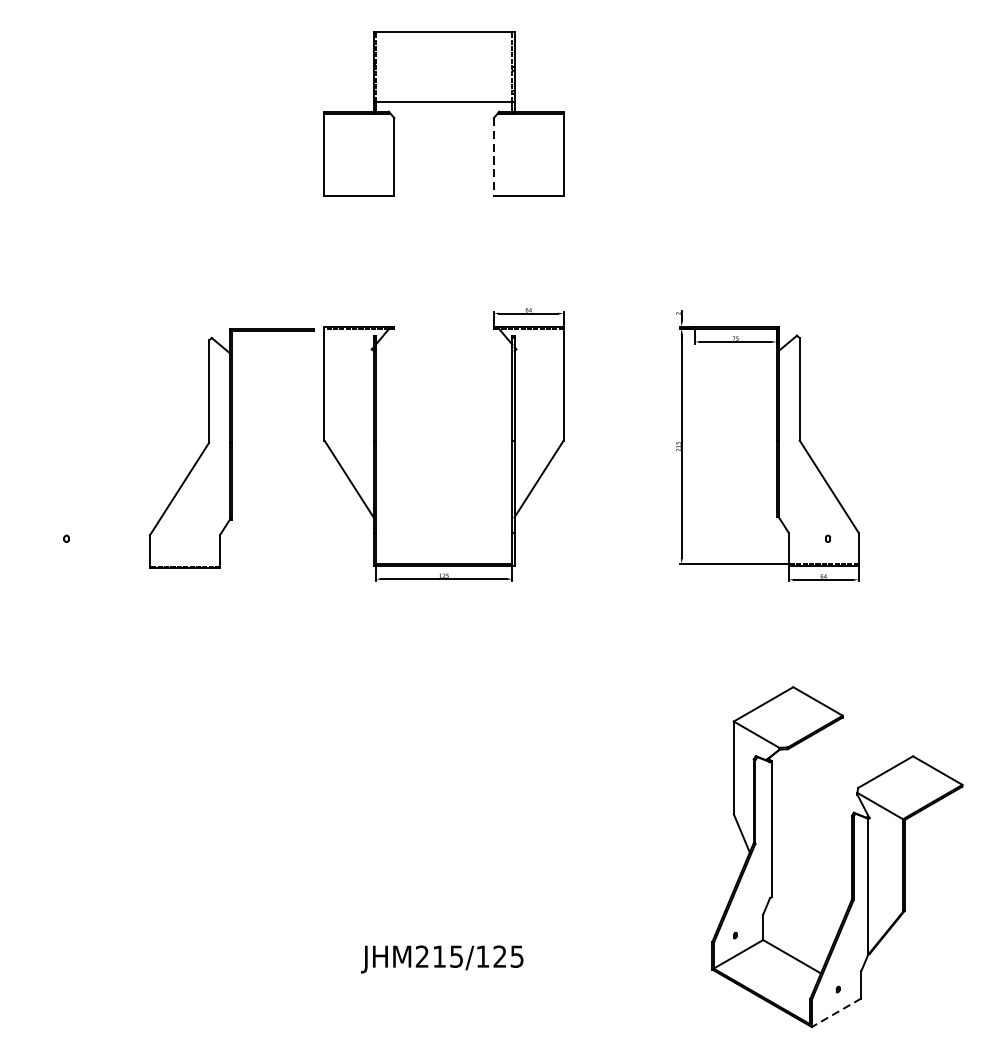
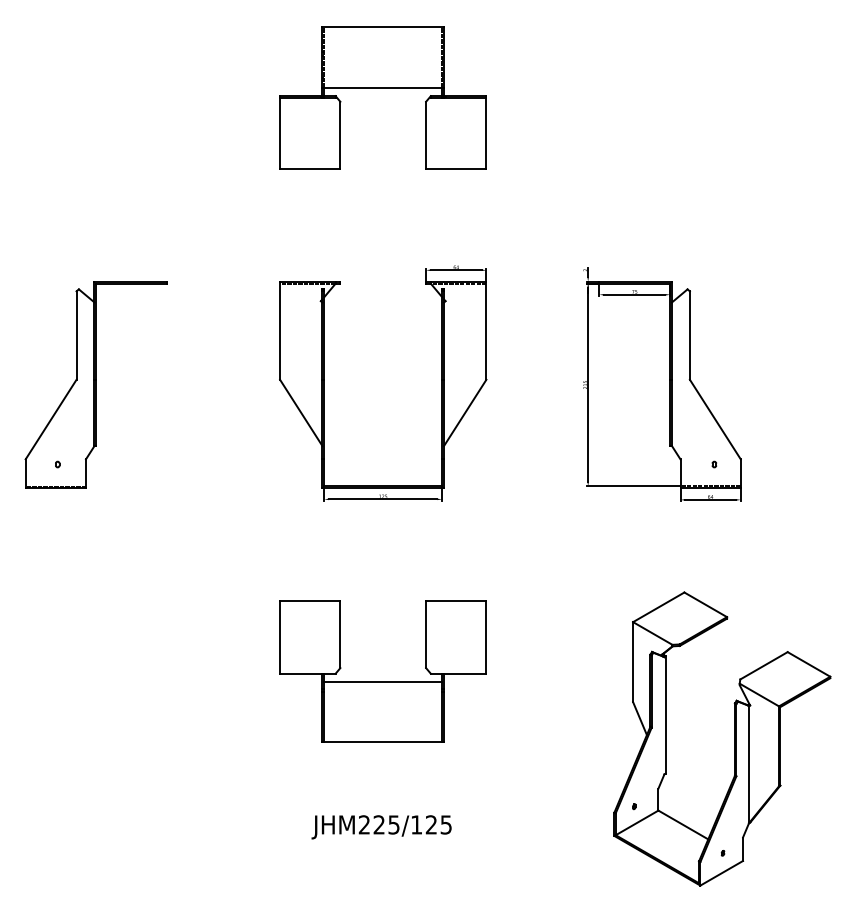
line: (494, 157) -> (426, 135), dashed -> solid
part: (231, 448) -> (95, 384), moved
part: (443, 790) -> (382, 681), added
text: (438, 956) -> (378, 824), JHM215/125 -> JHM225/125
line: (836, 1013) -> (721, 873), dashed -> solid

